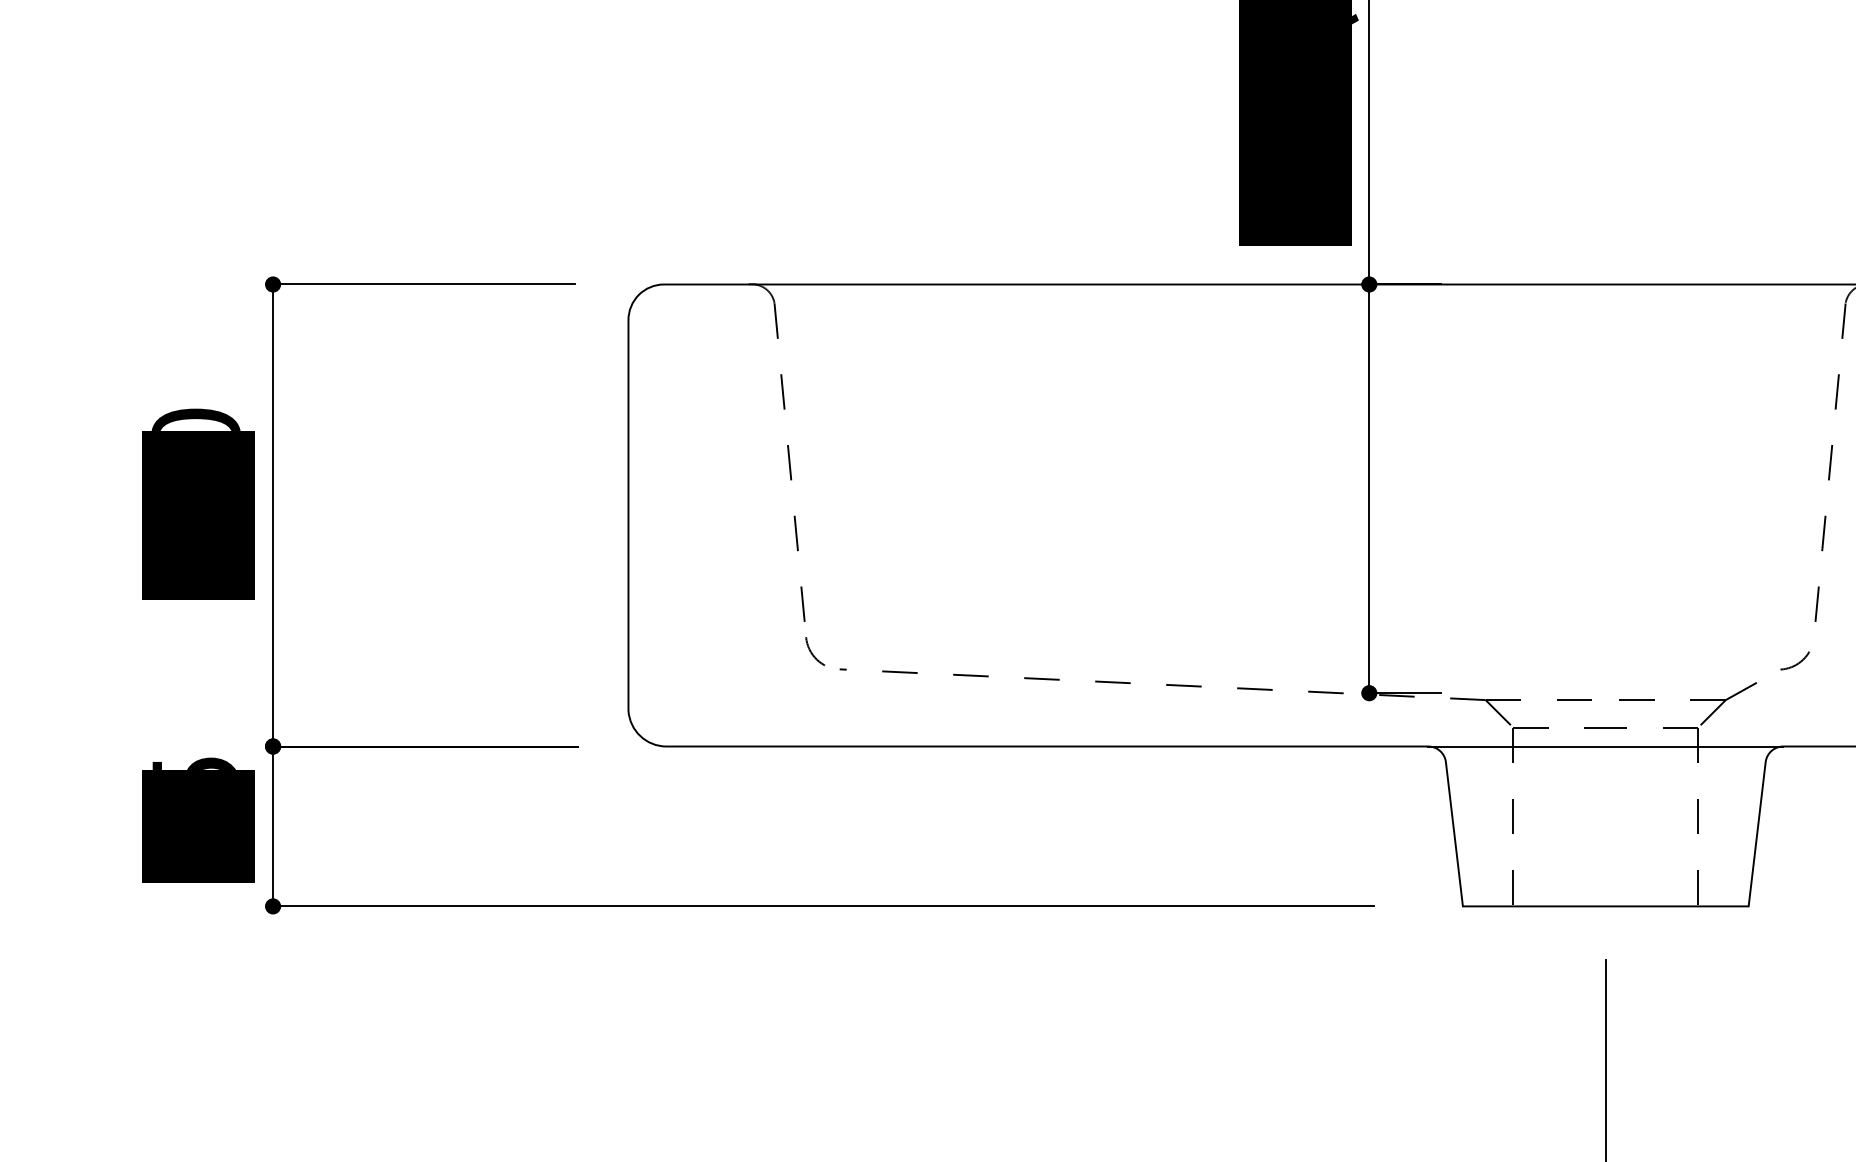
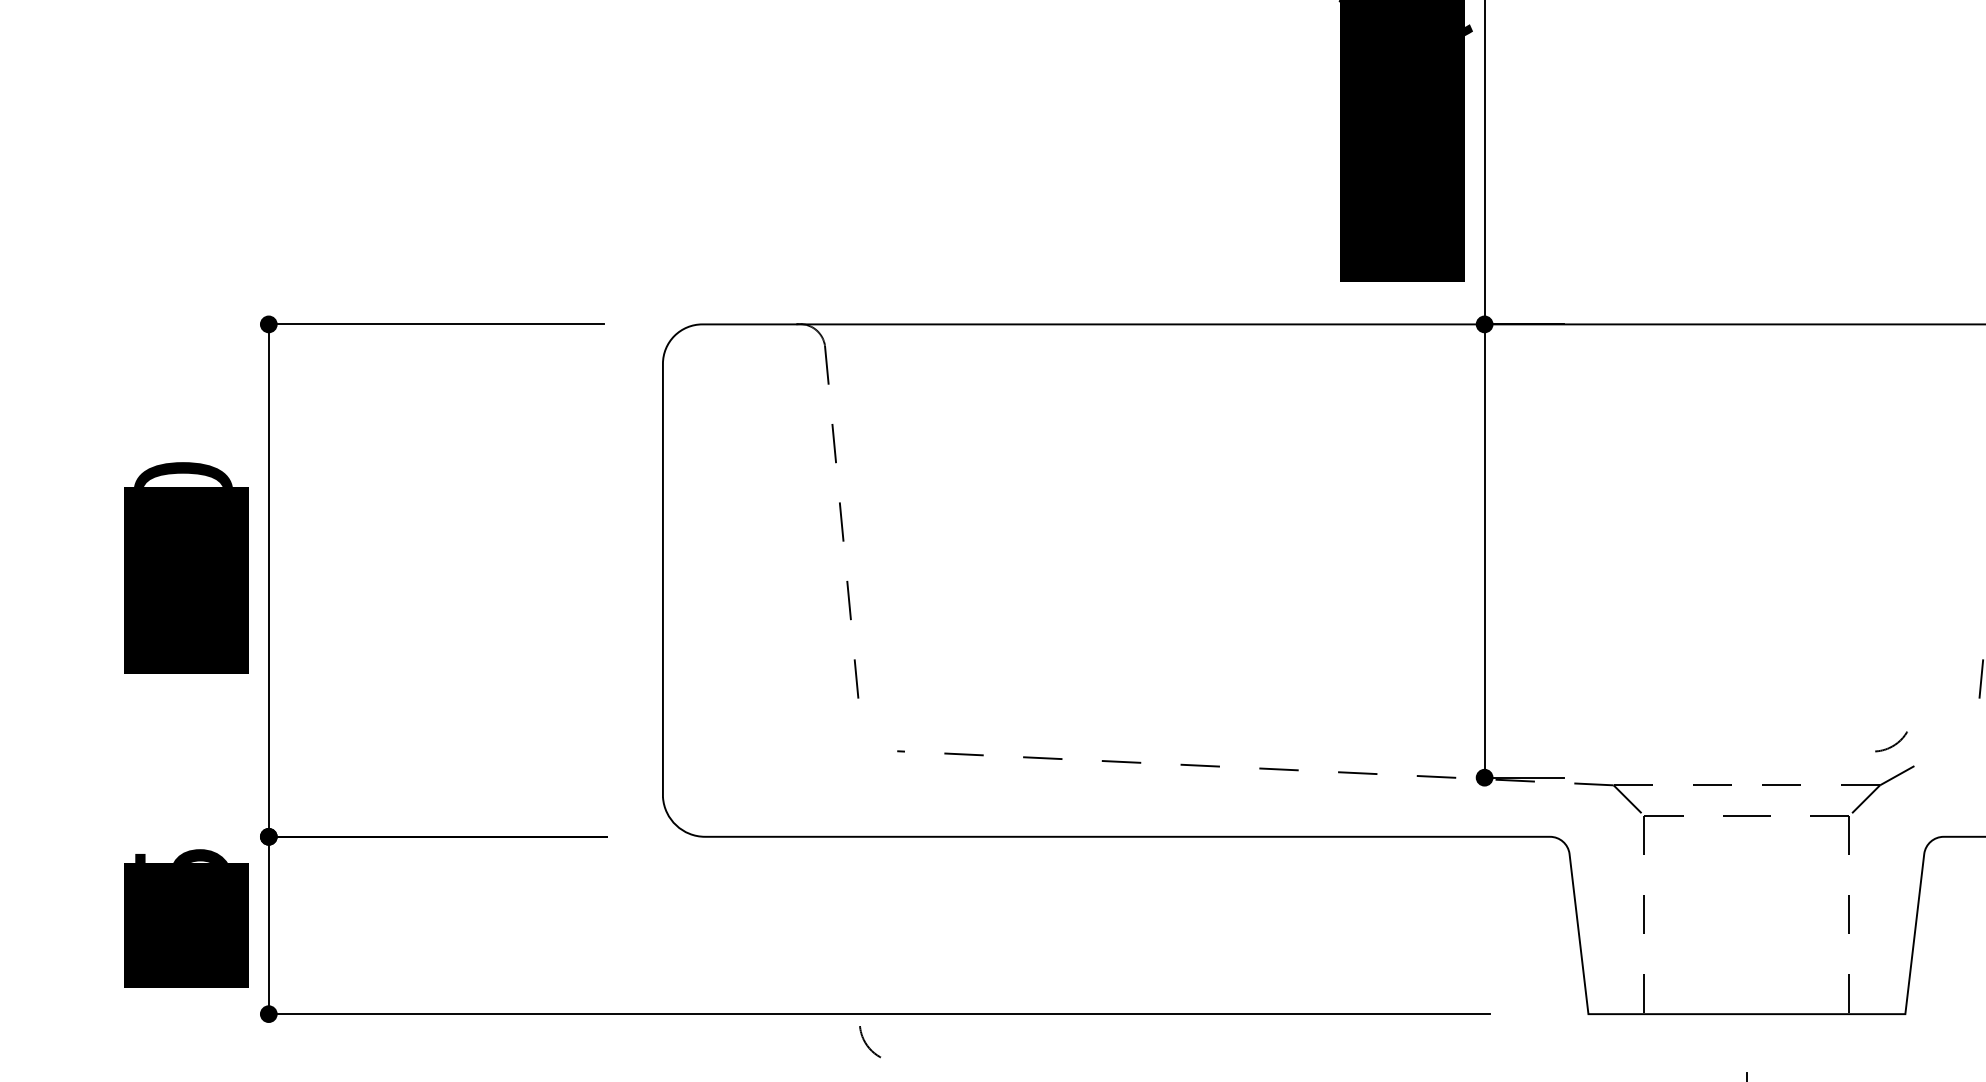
arc: (812, 652) -> (867, 1043), moved
arc: (1796, 663) -> (1892, 744), moved
line: (1605, 746) -> (1746, 836), removed

